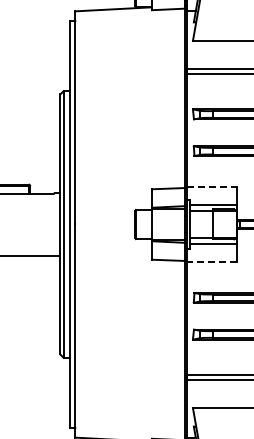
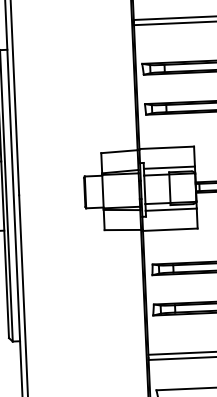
line: (211, 187) -> (166, 148), dashed -> solid
line: (211, 261) -> (169, 229), dashed -> solid

